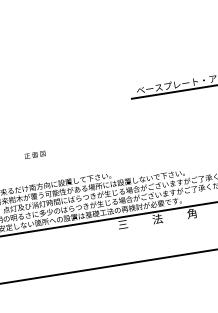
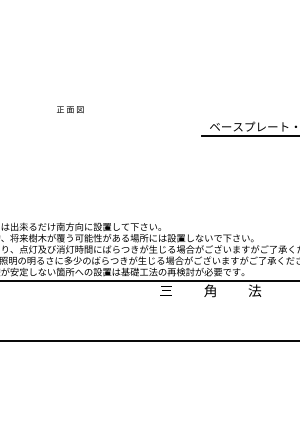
text: (35, 154) -> (70, 109), moved
text: (191, 213) -> (254, 290), 角 -> 法
text: (157, 218) -> (210, 290), 法 -> 角

